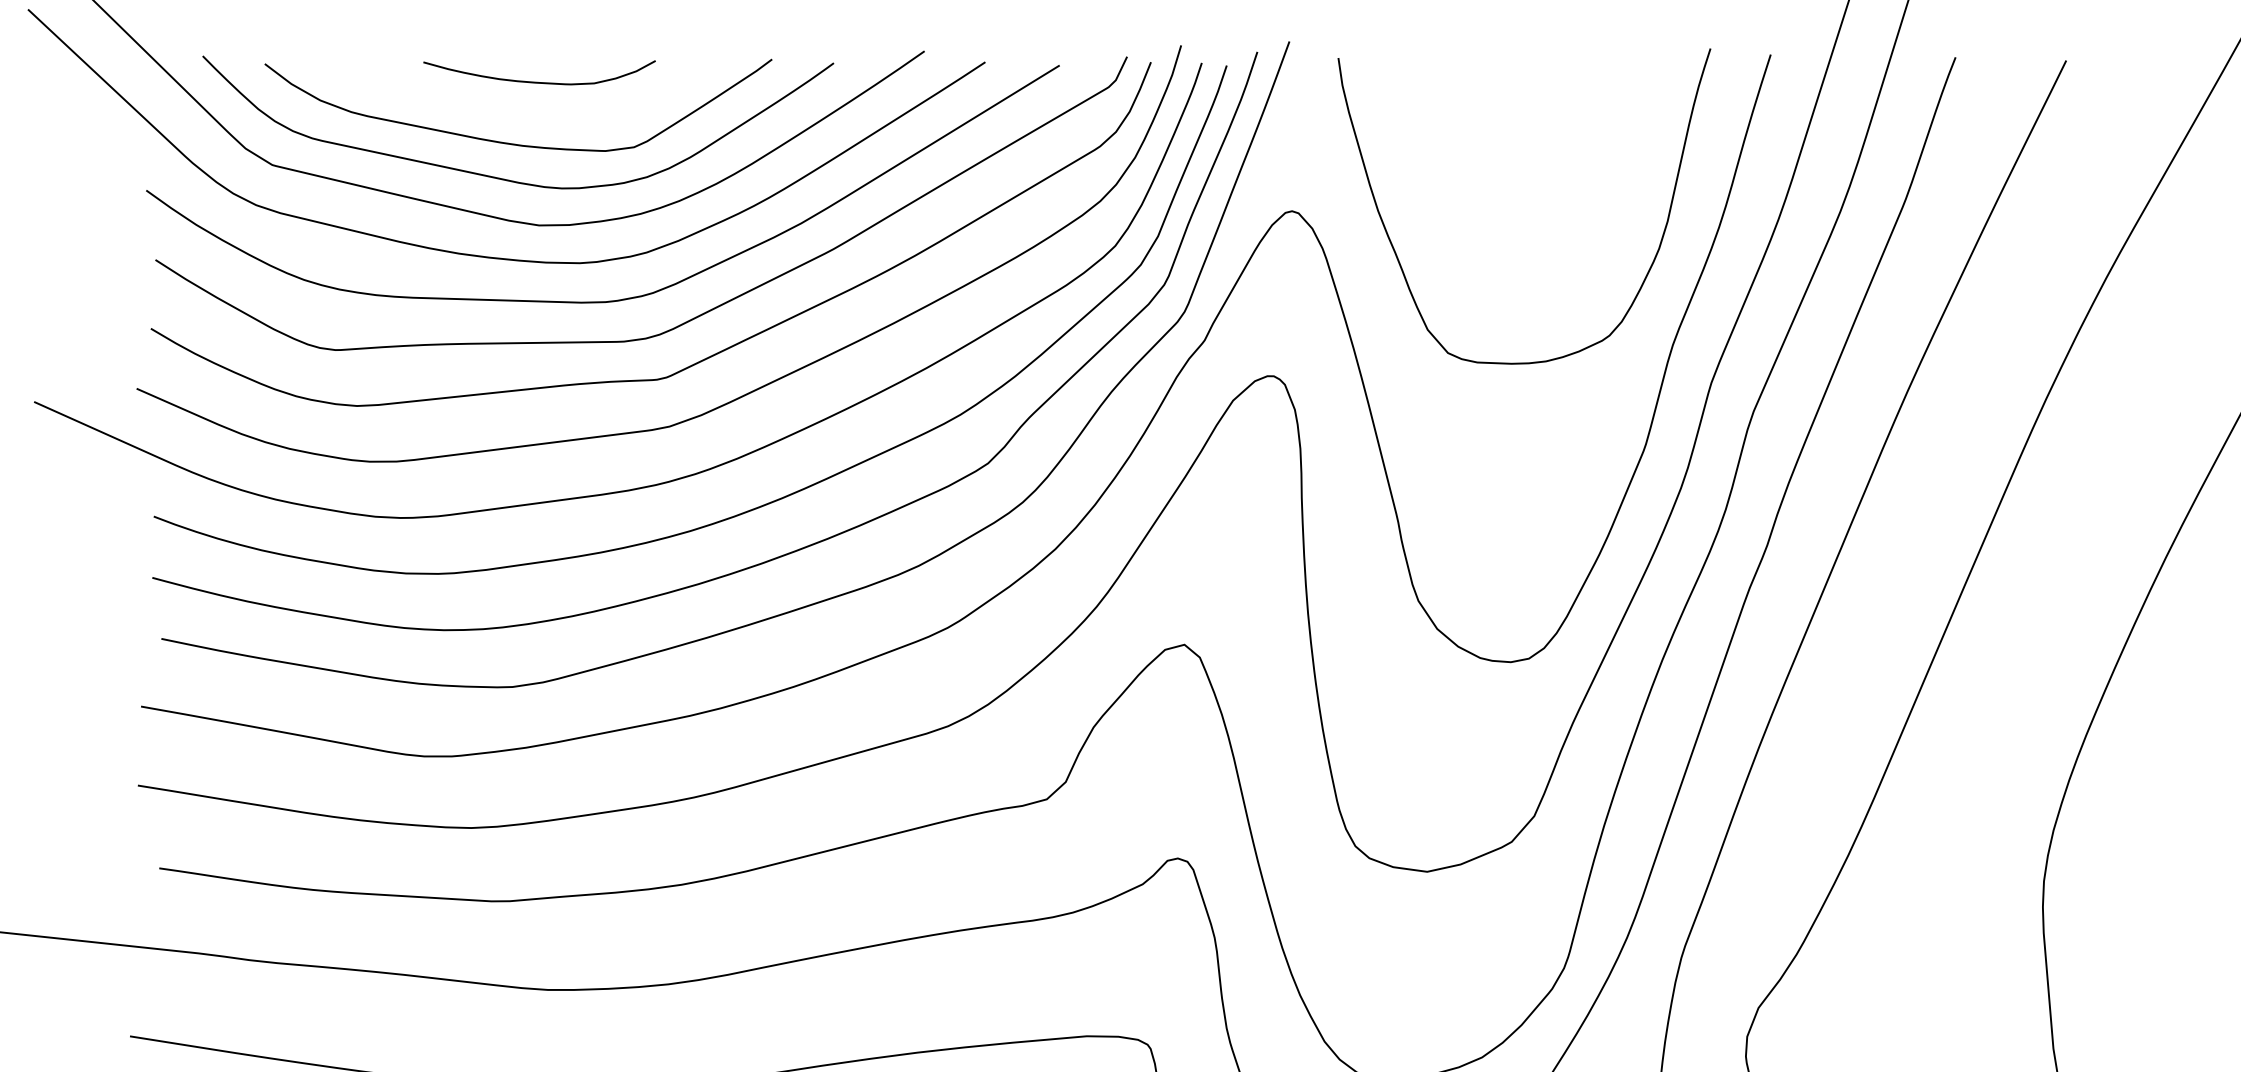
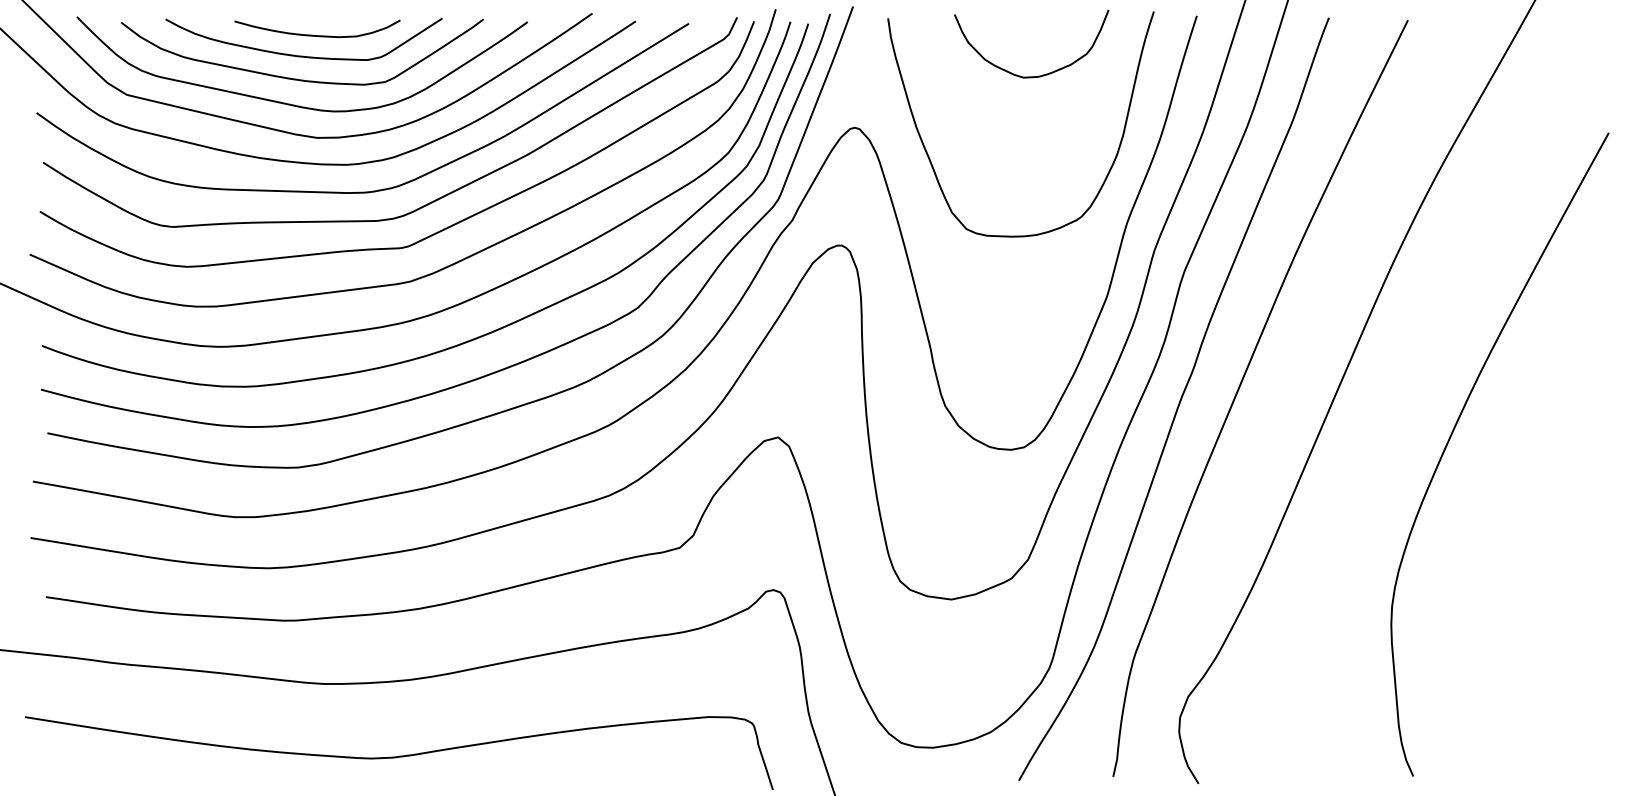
curve: (519, 110) -> (303, 55), added
curve: (1548, 138) -> (1038, 75), added

